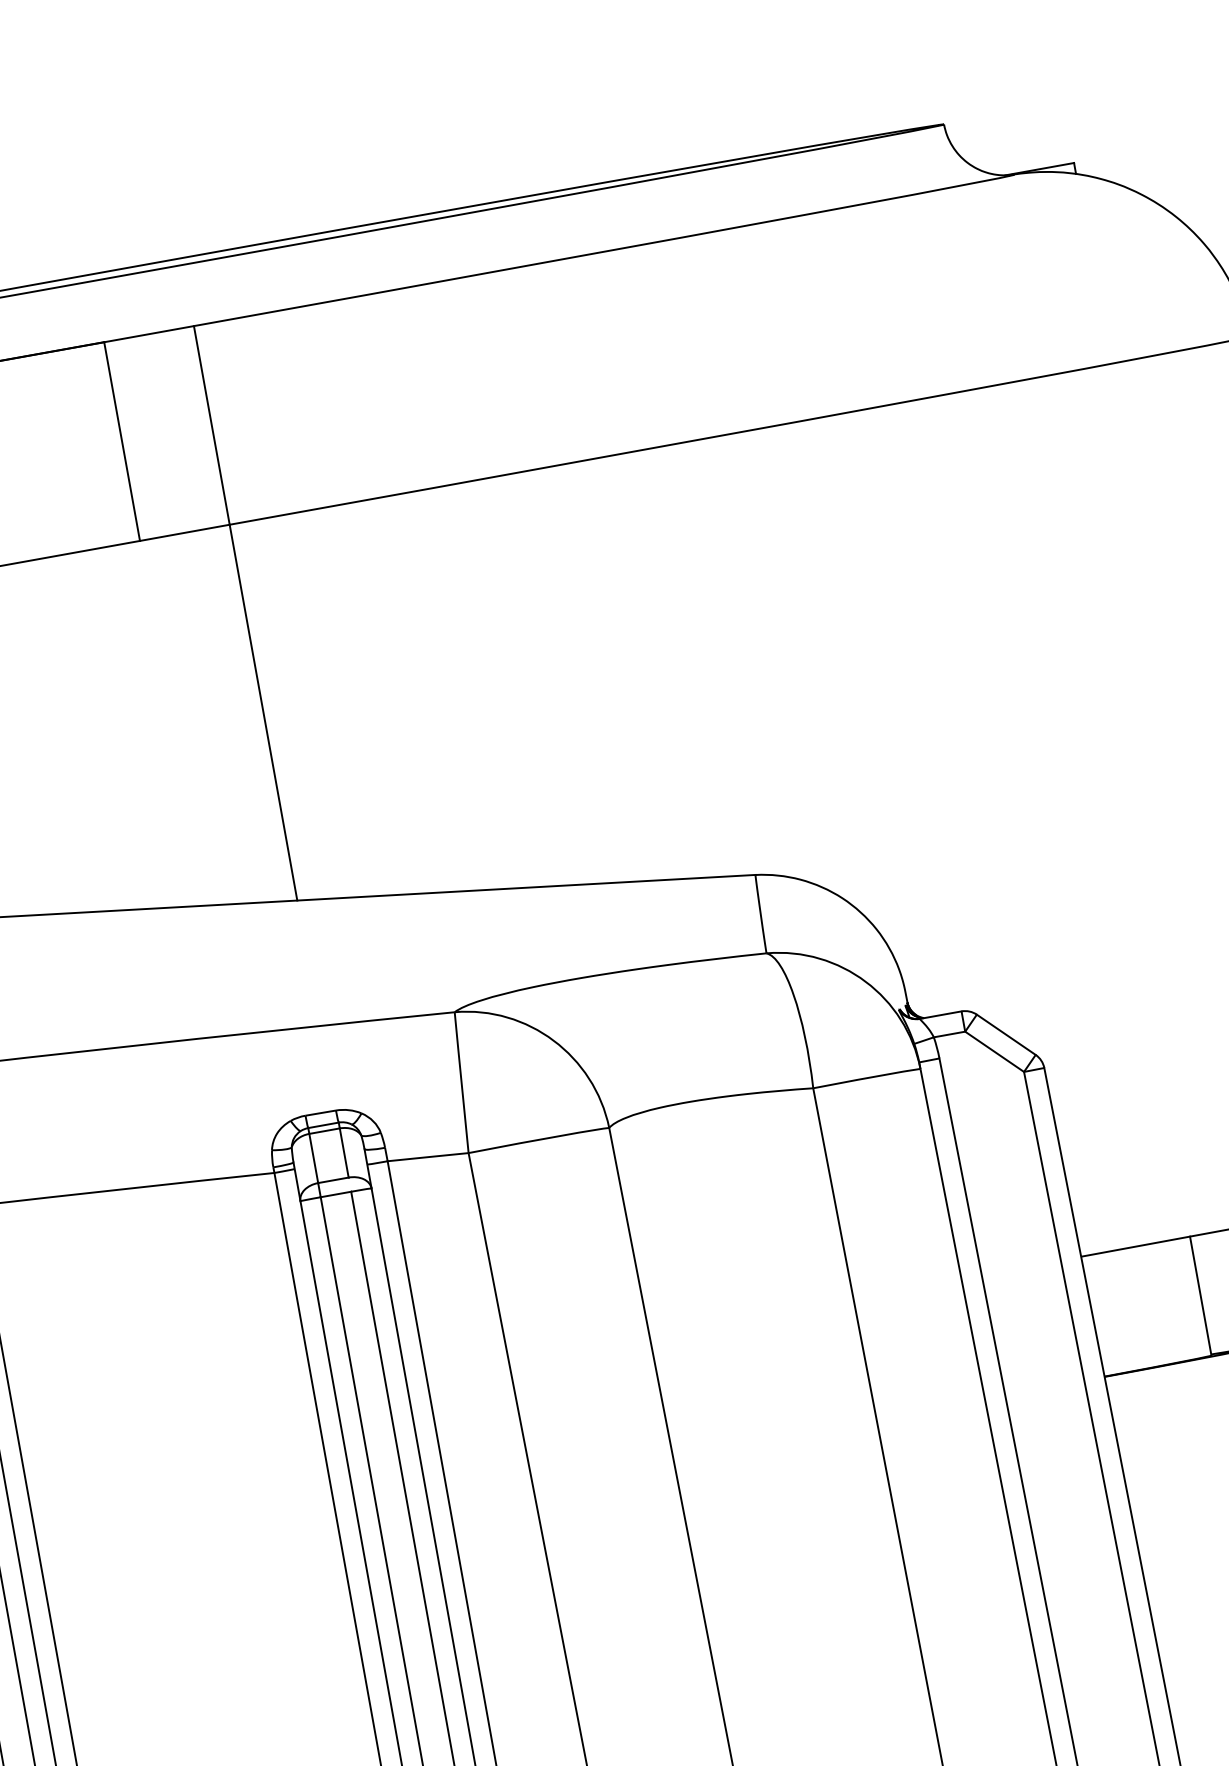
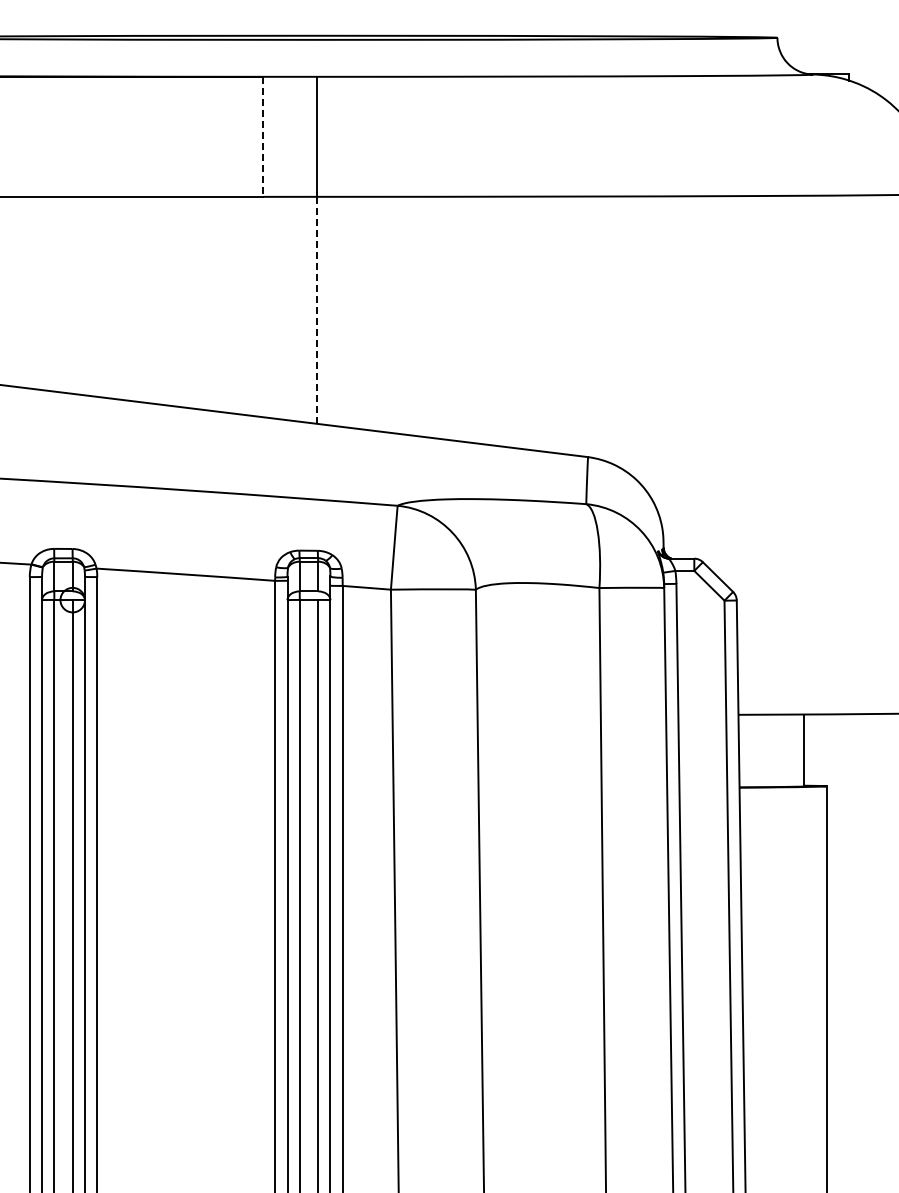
line: (122, 442) -> (263, 137), solid -> dashed
line: (263, 712) -> (317, 310), solid -> dashed

